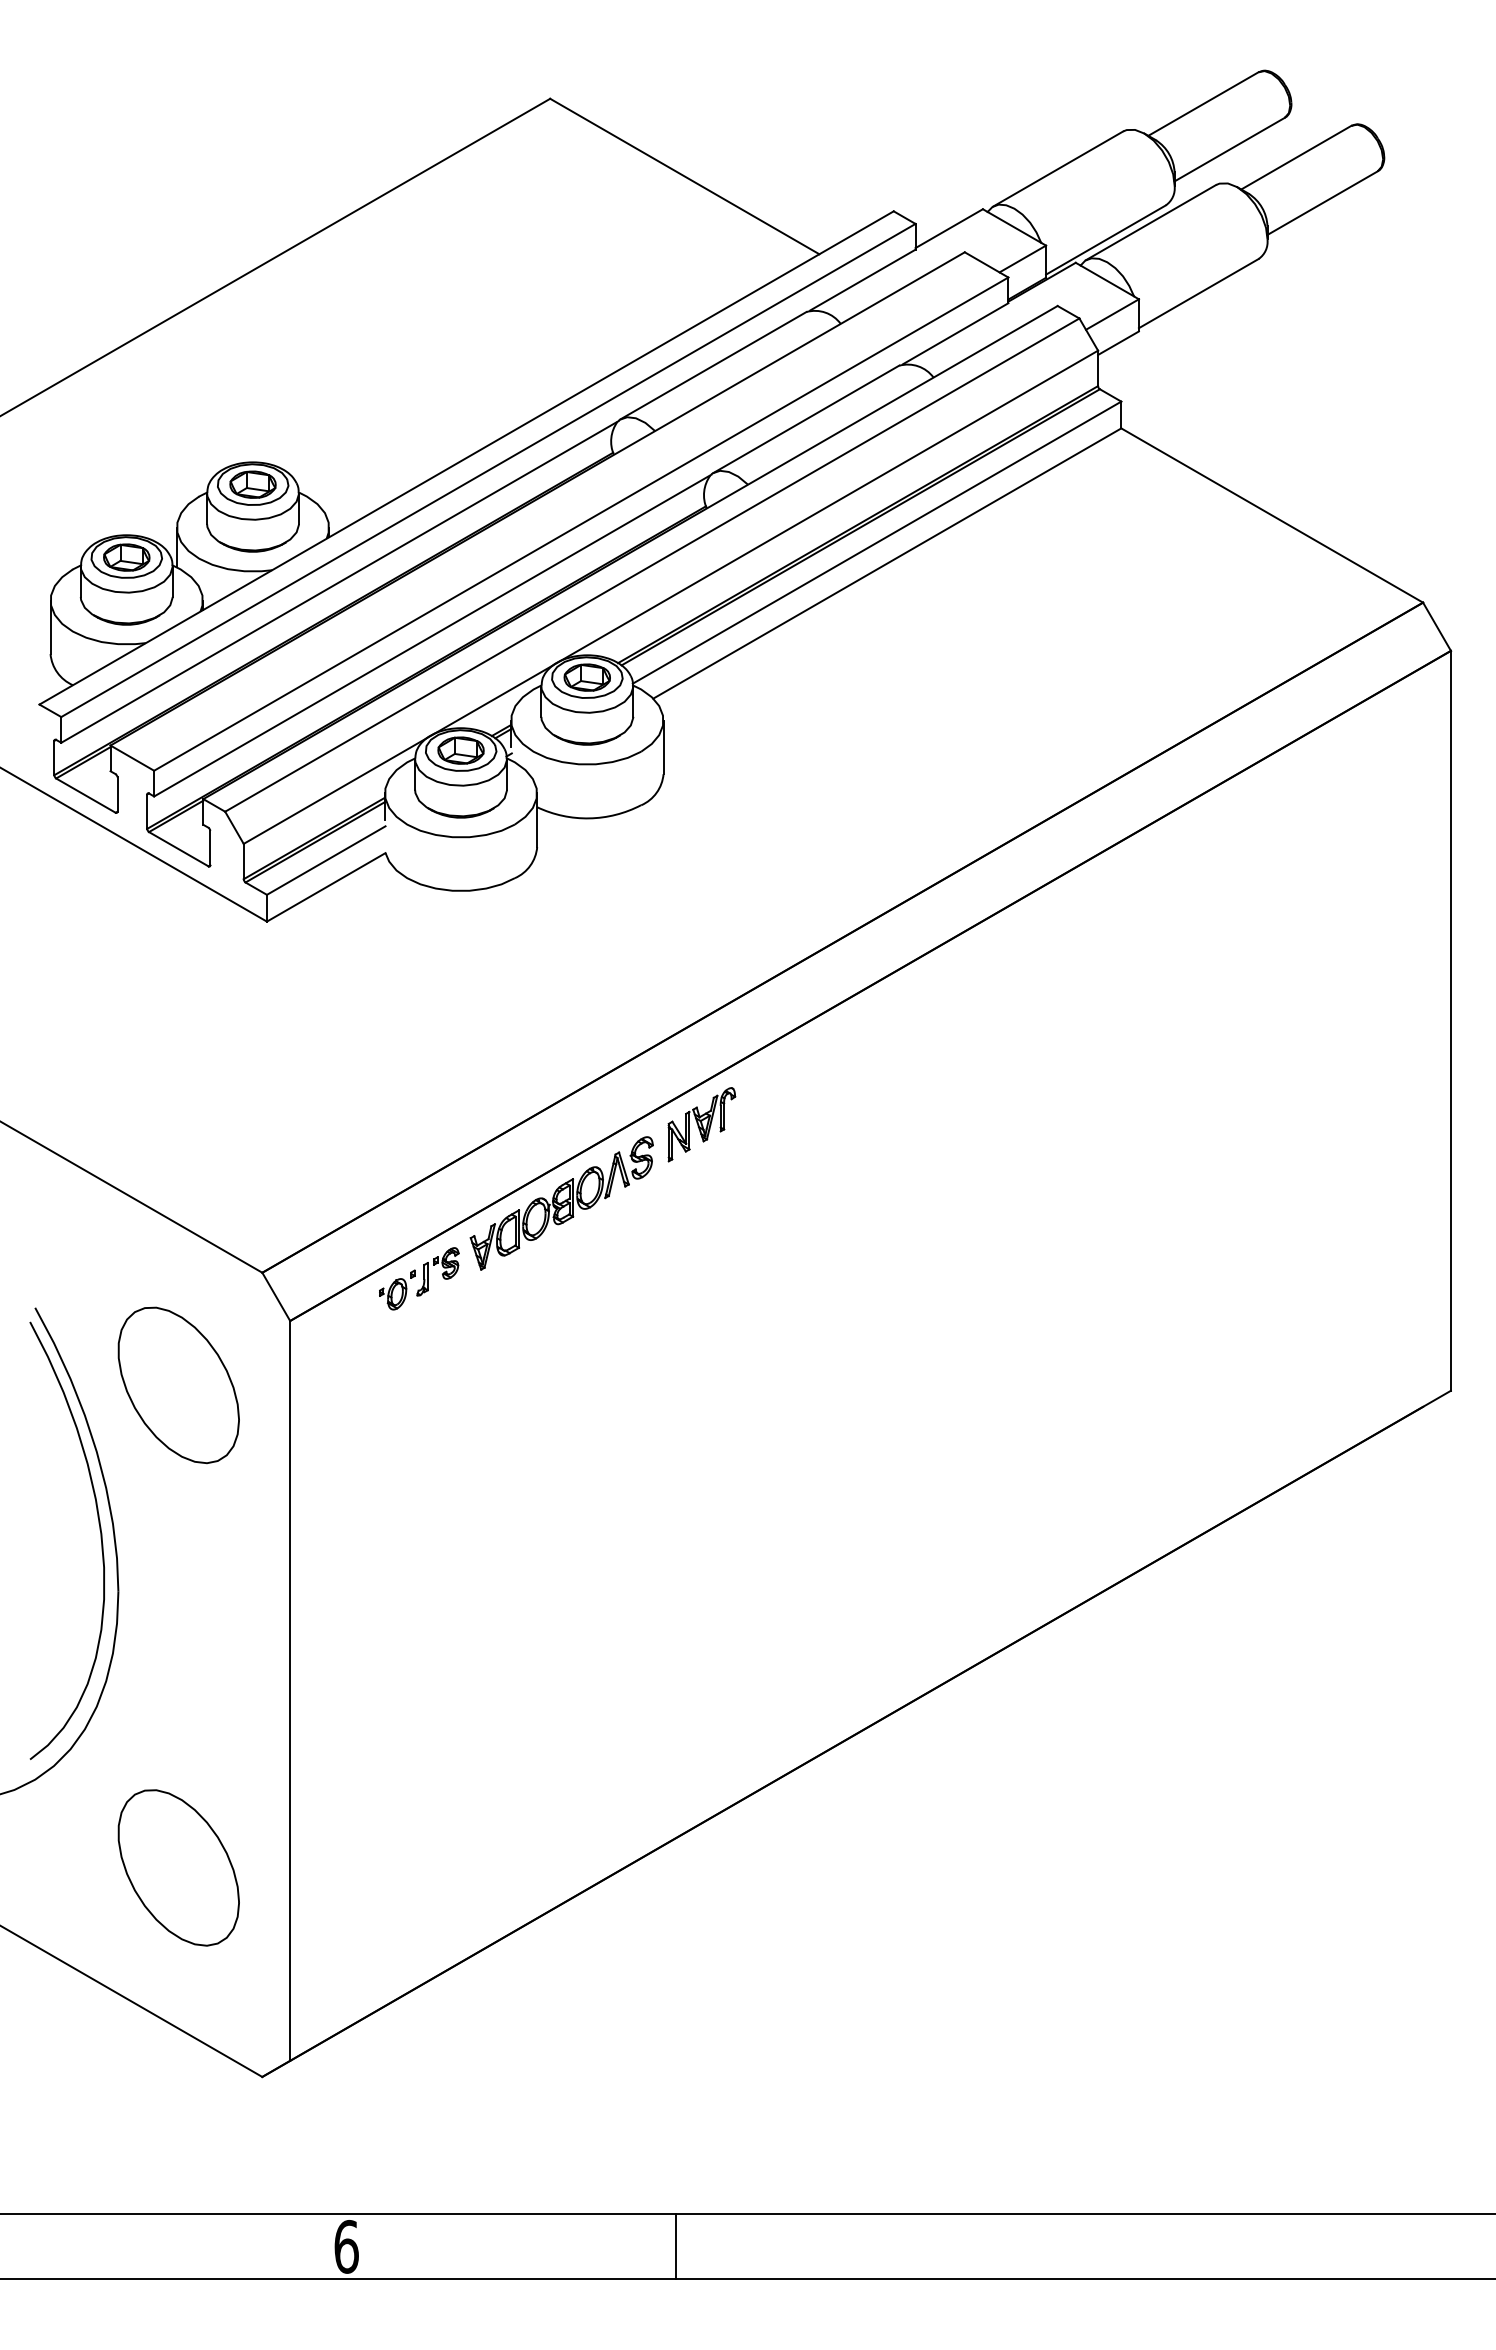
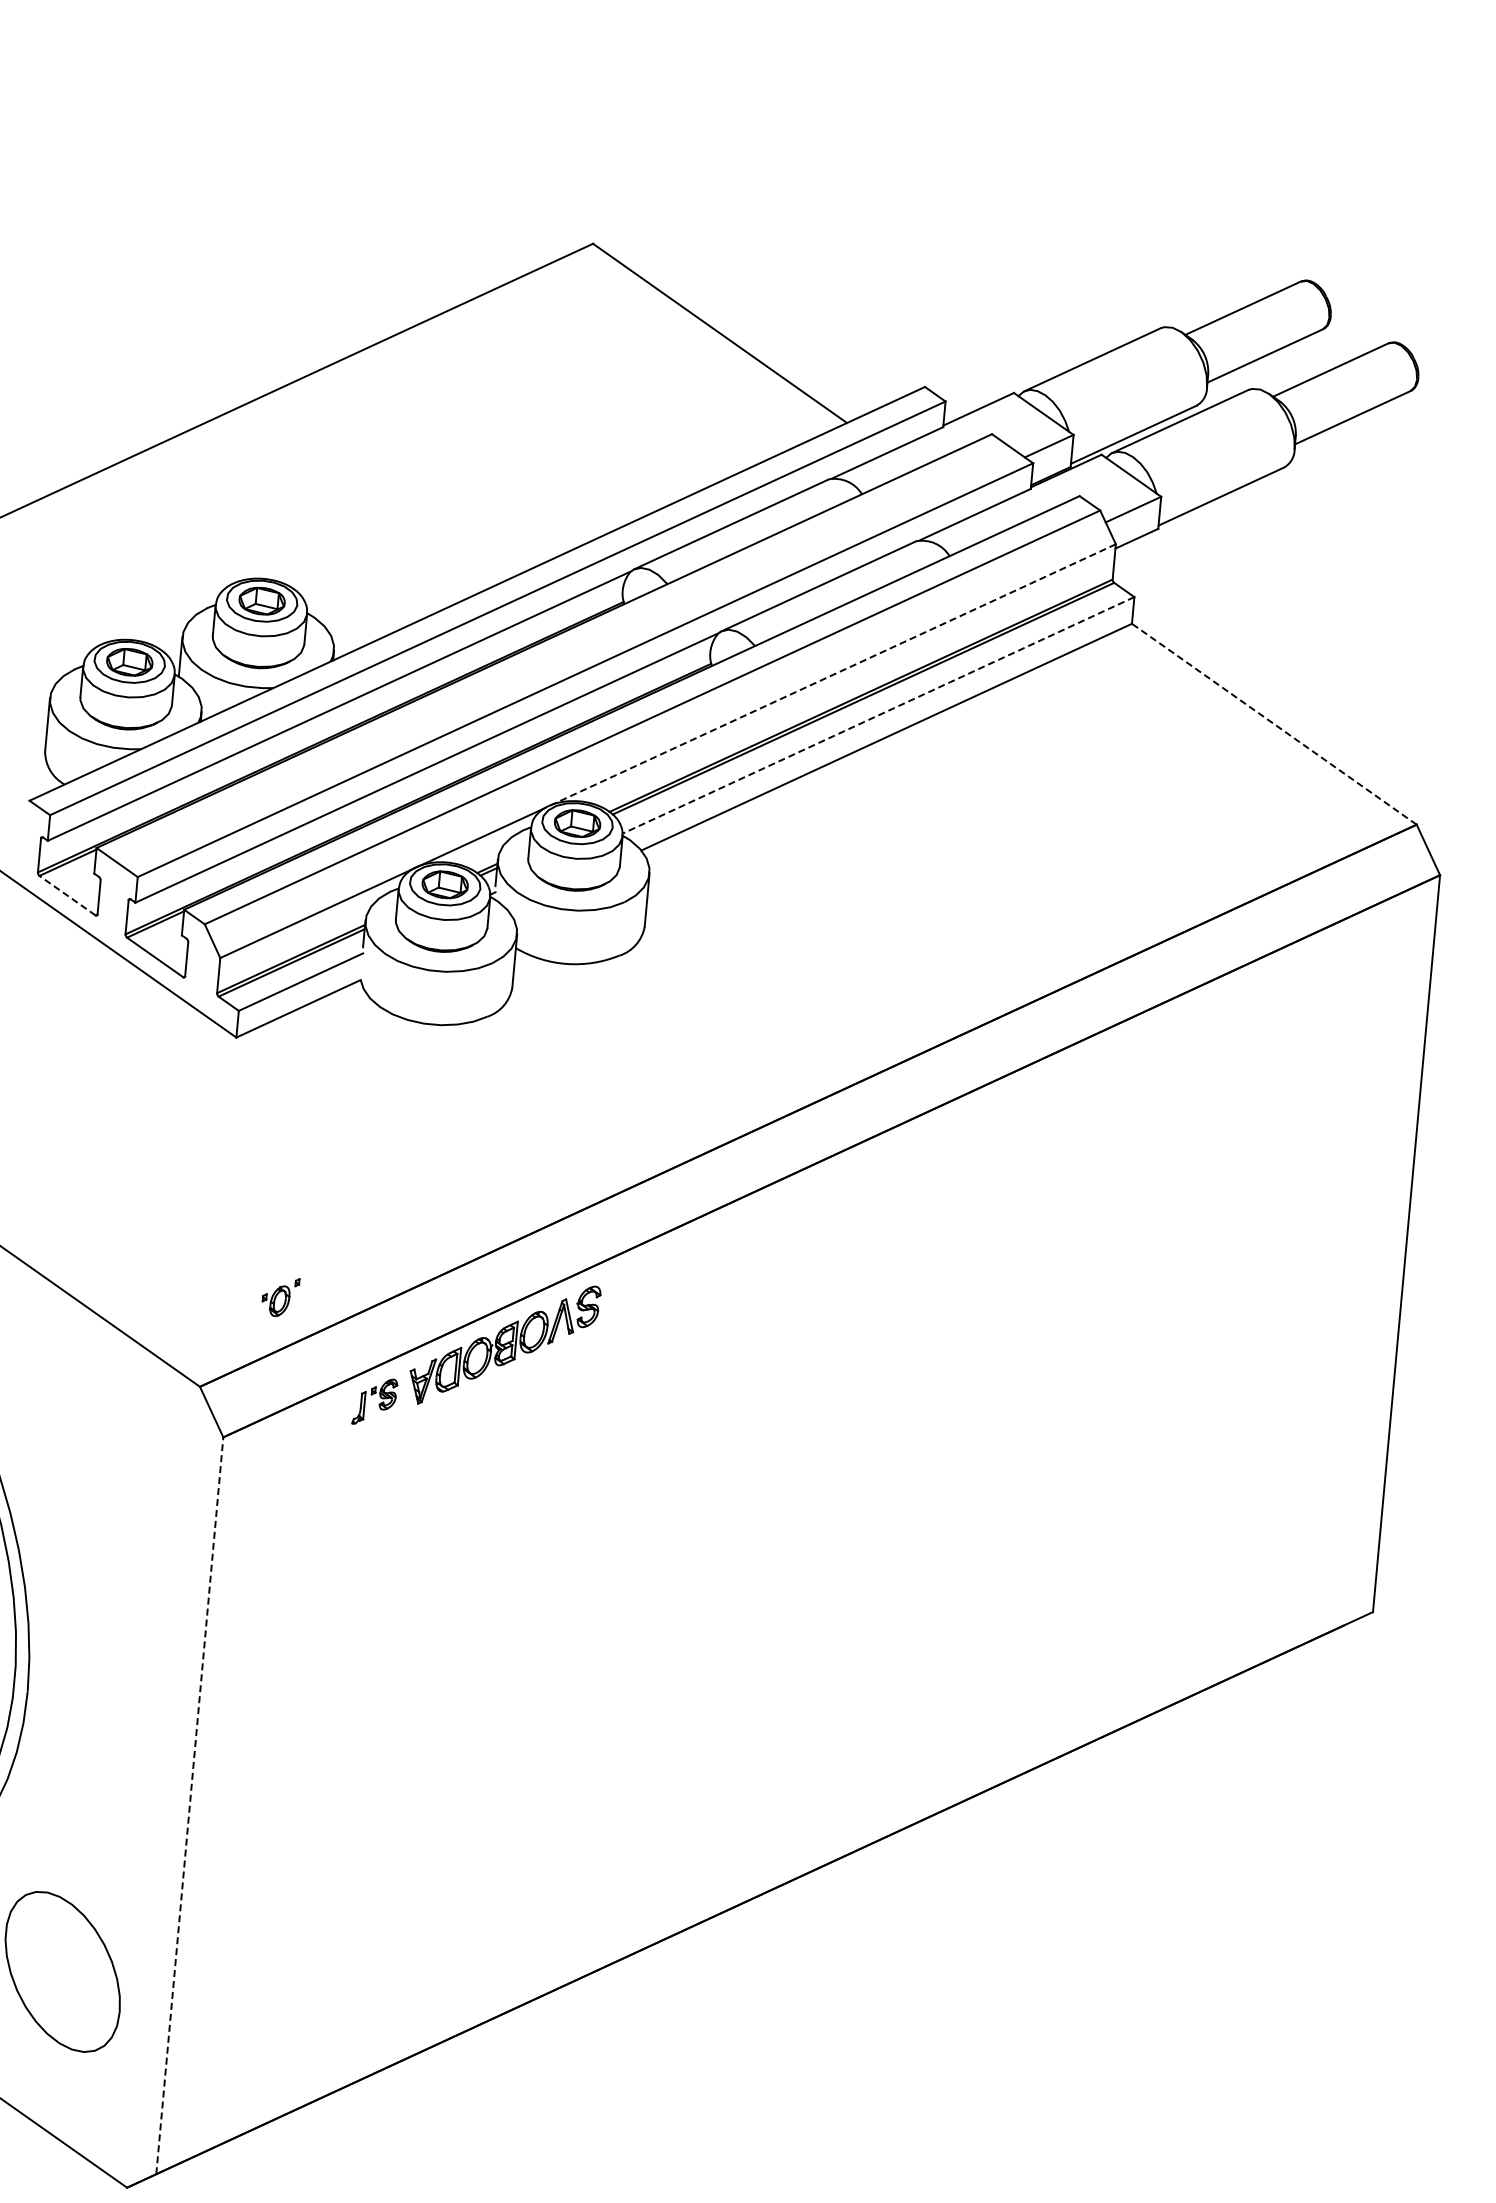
line: (825, 507) -> (830, 675), solid -> dashed
line: (1271, 515) -> (1273, 724), solid -> dashed
line: (876, 542) -> (877, 715), solid -> dashed
line: (85, 795) -> (67, 895), solid -> dashed
part: (701, 1124) -> (650, 1278), removed
part: (397, 1289) -> (280, 1296), moved
part: (178, 1385) -> (106, 1491), removed
line: (290, 1690) -> (190, 1805), solid -> dashed

